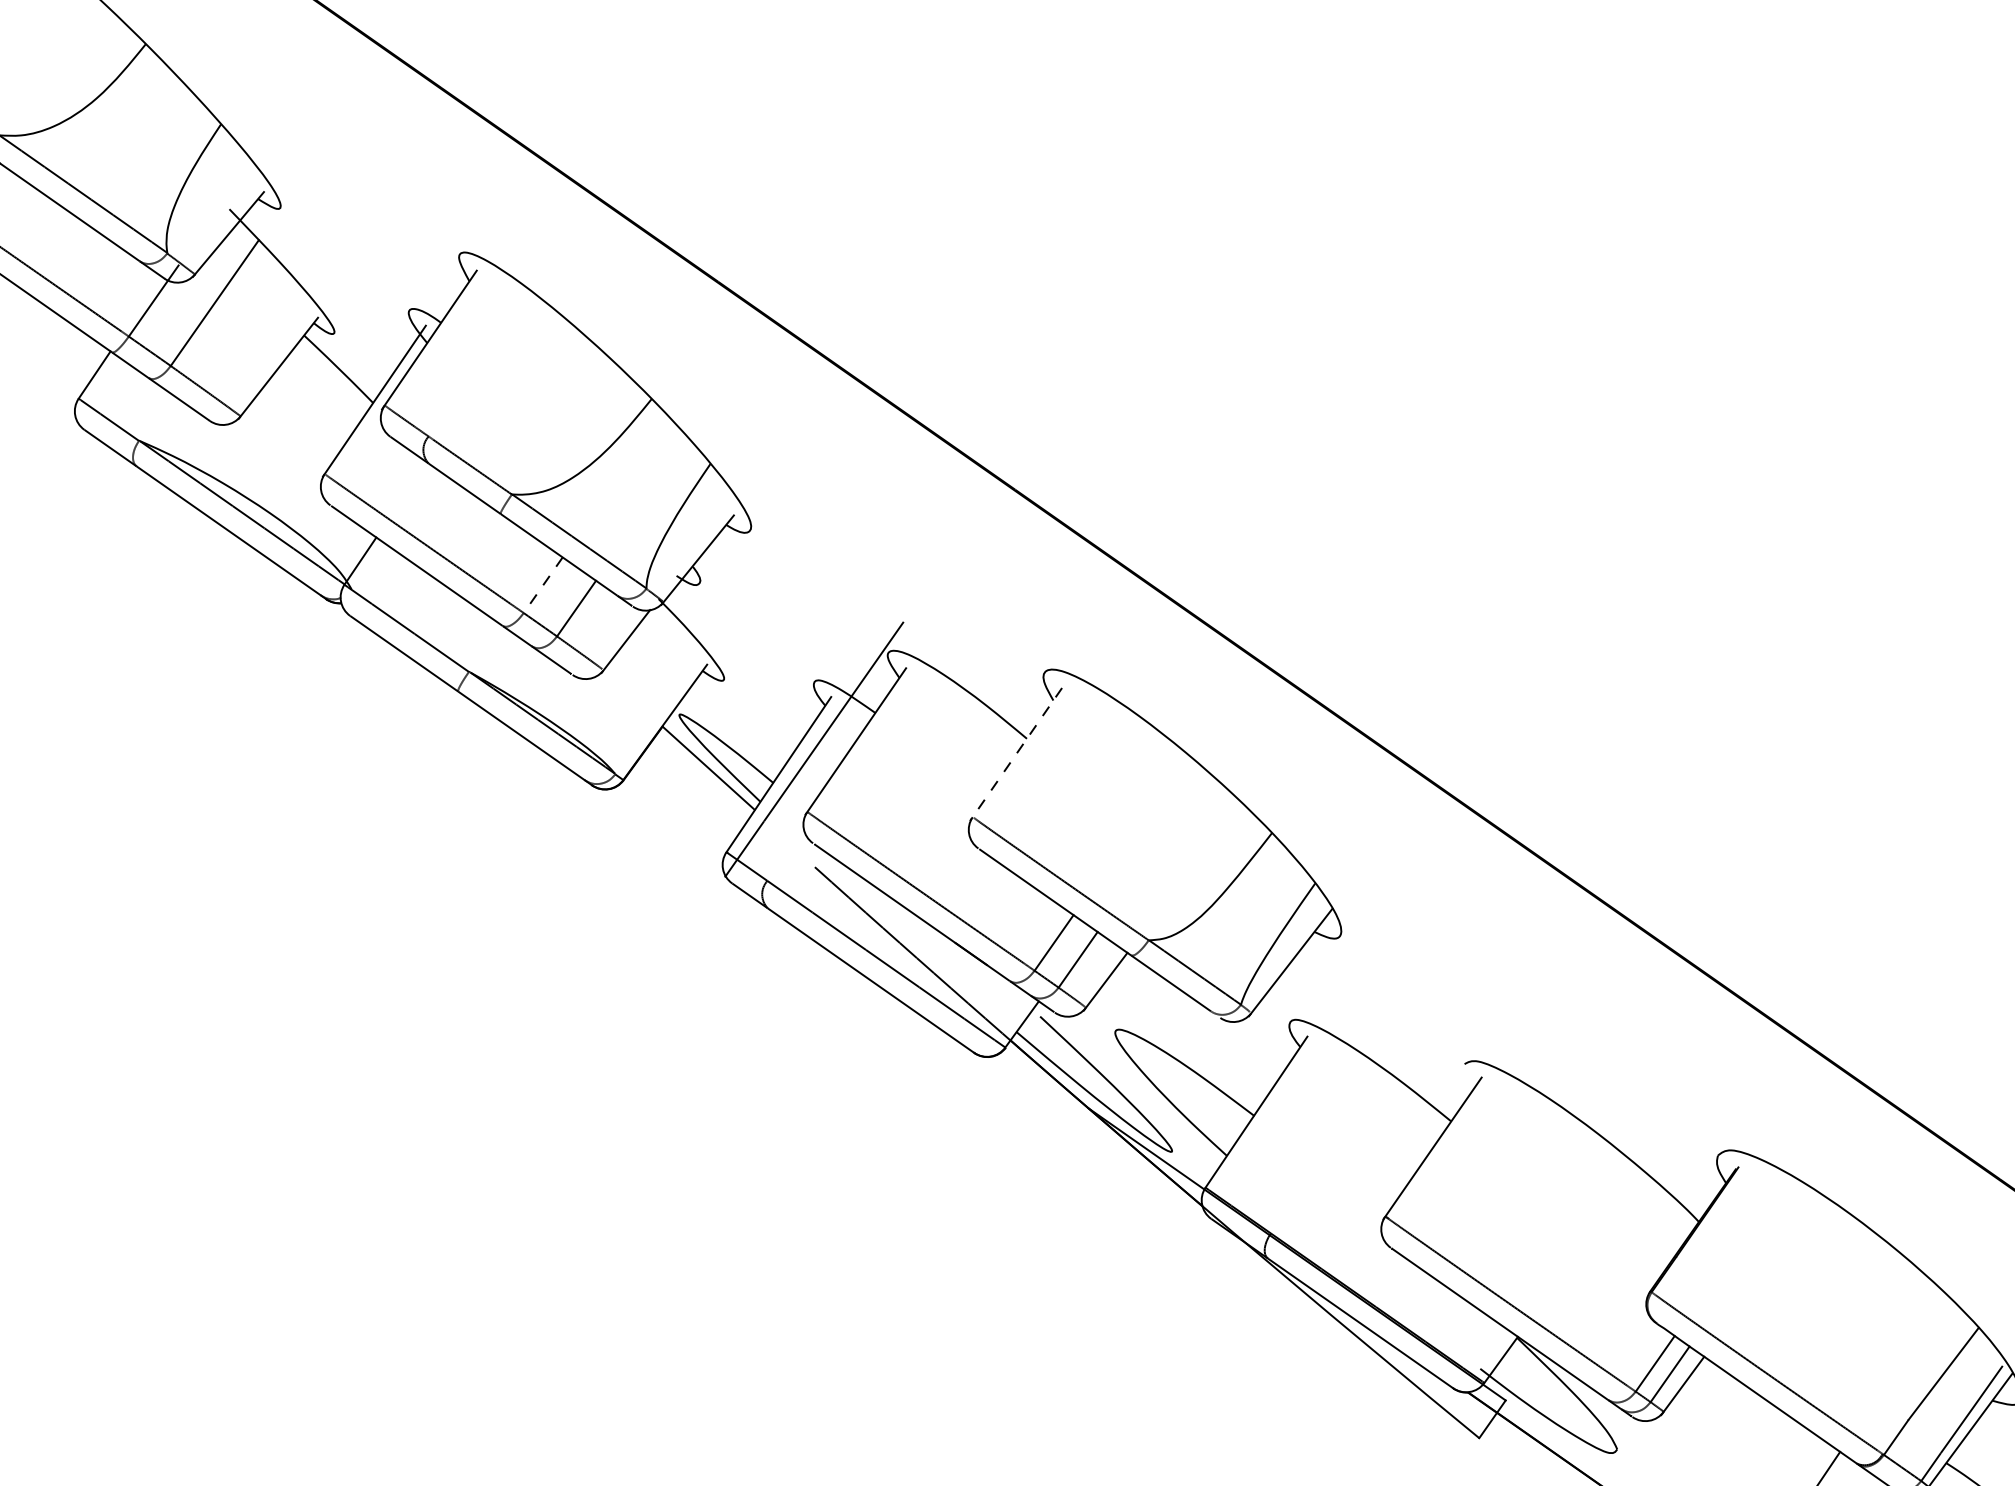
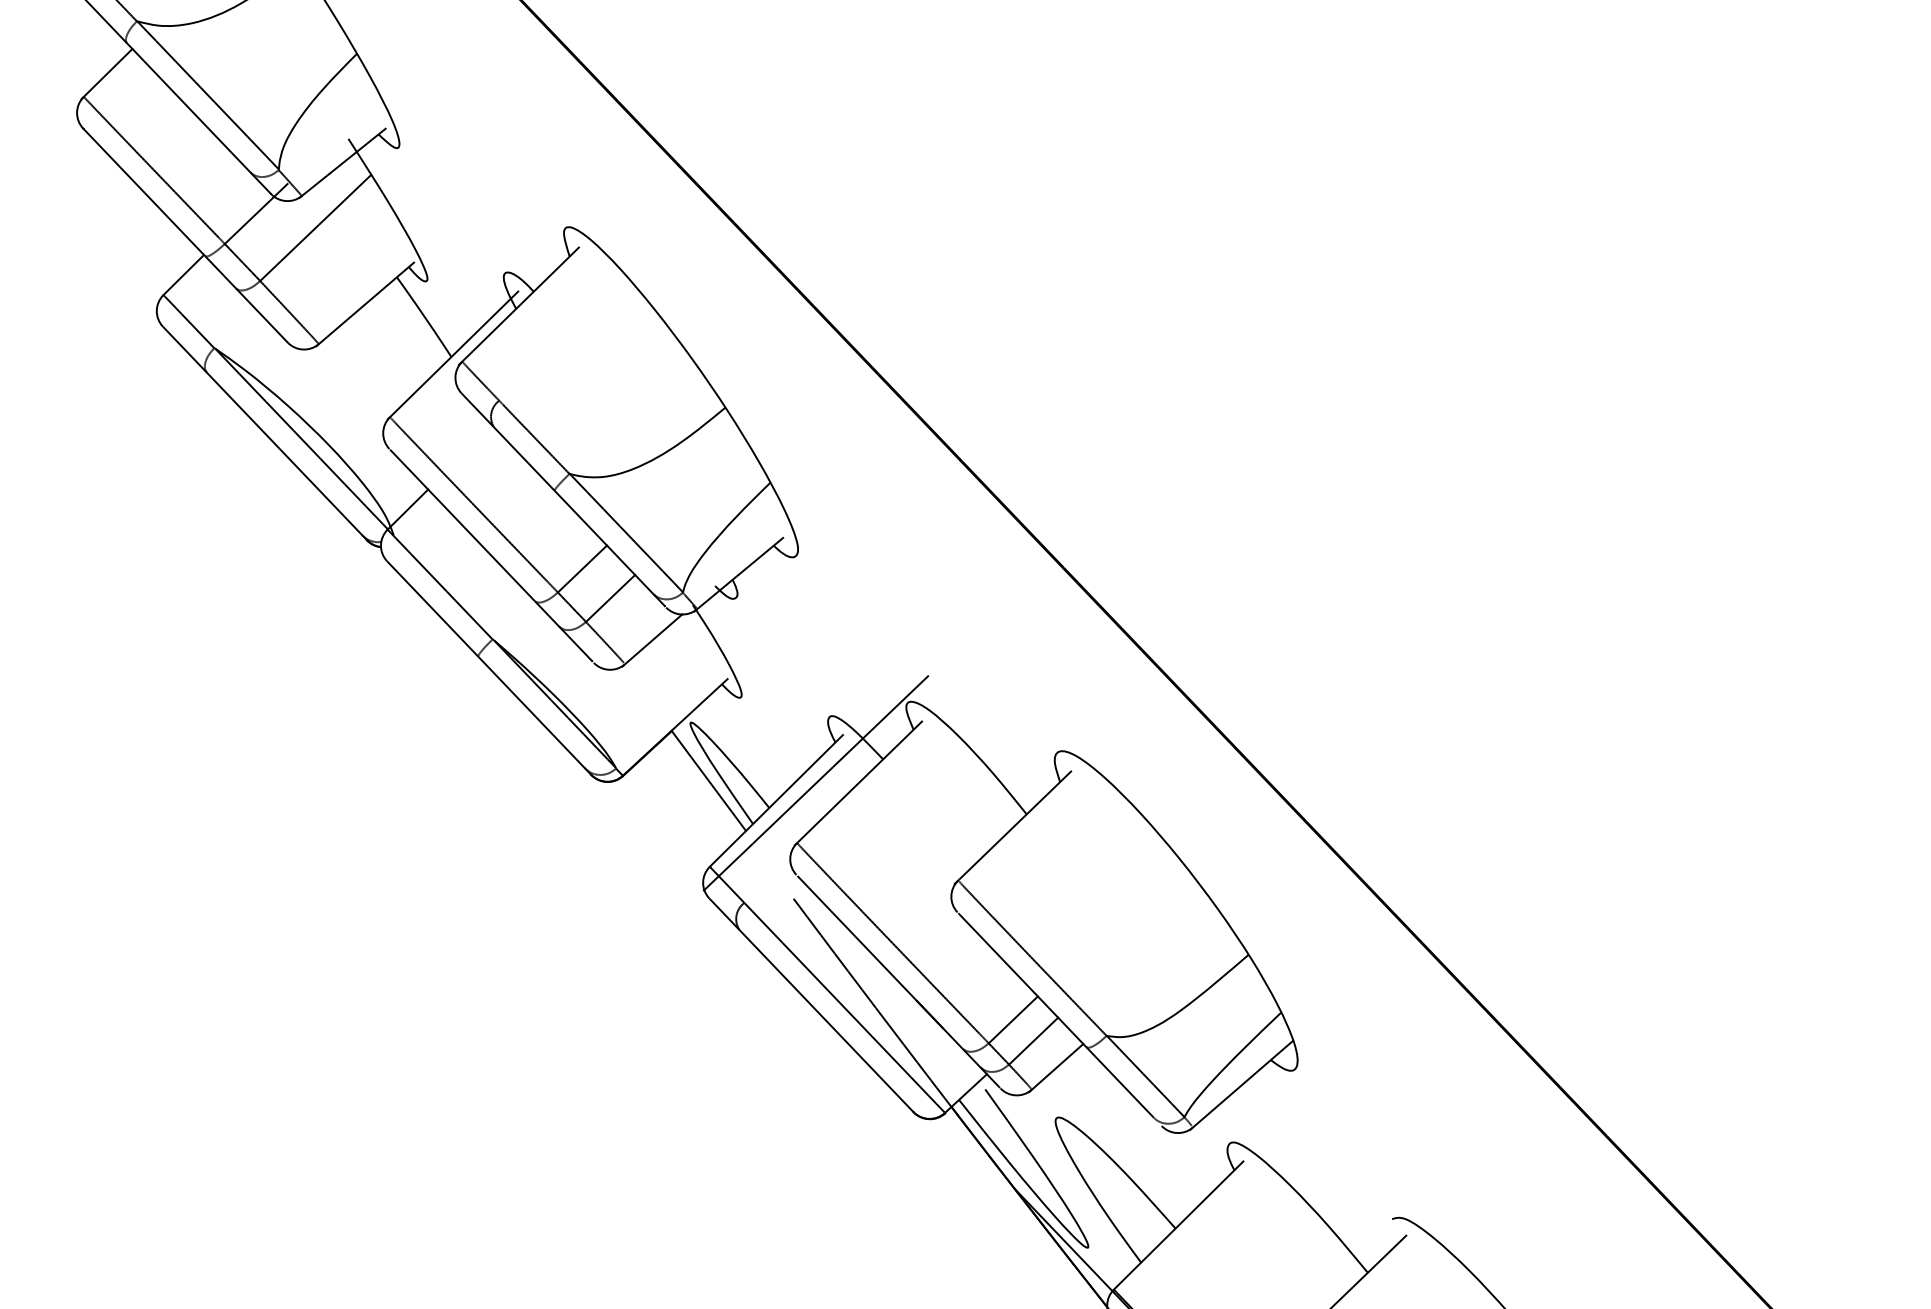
line: (543, 585) -> (582, 569), dashed -> solid
line: (1016, 754) -> (1013, 827), dashed -> solid

